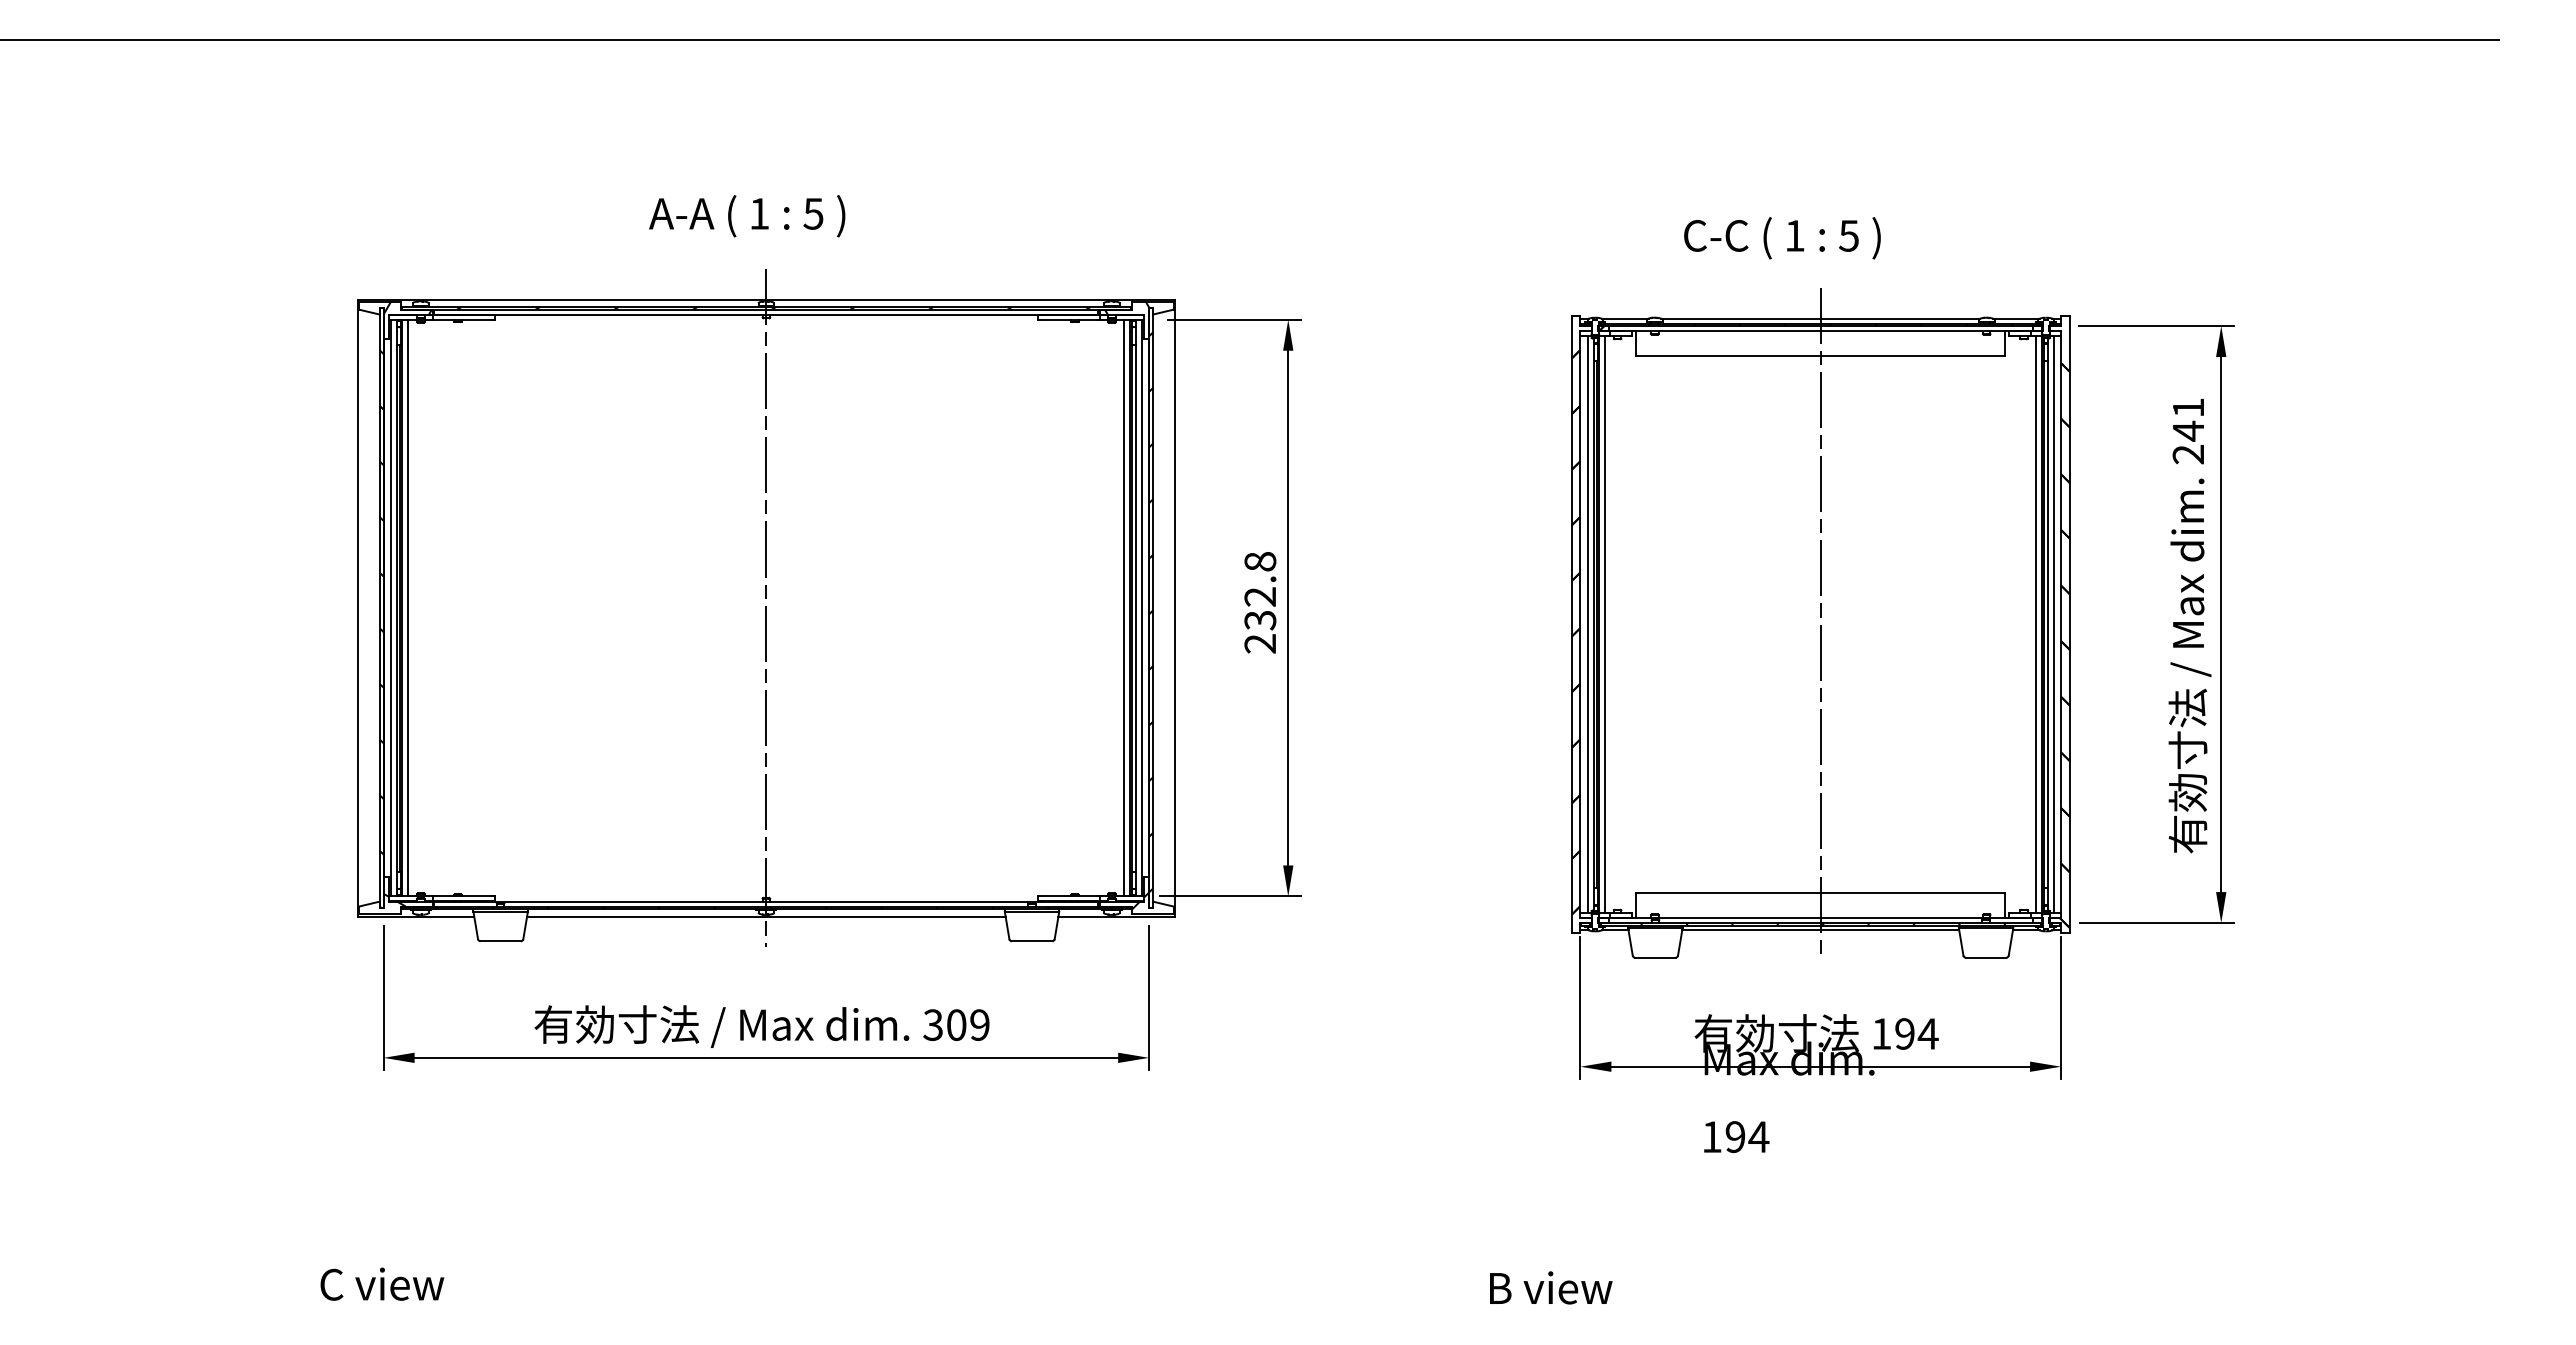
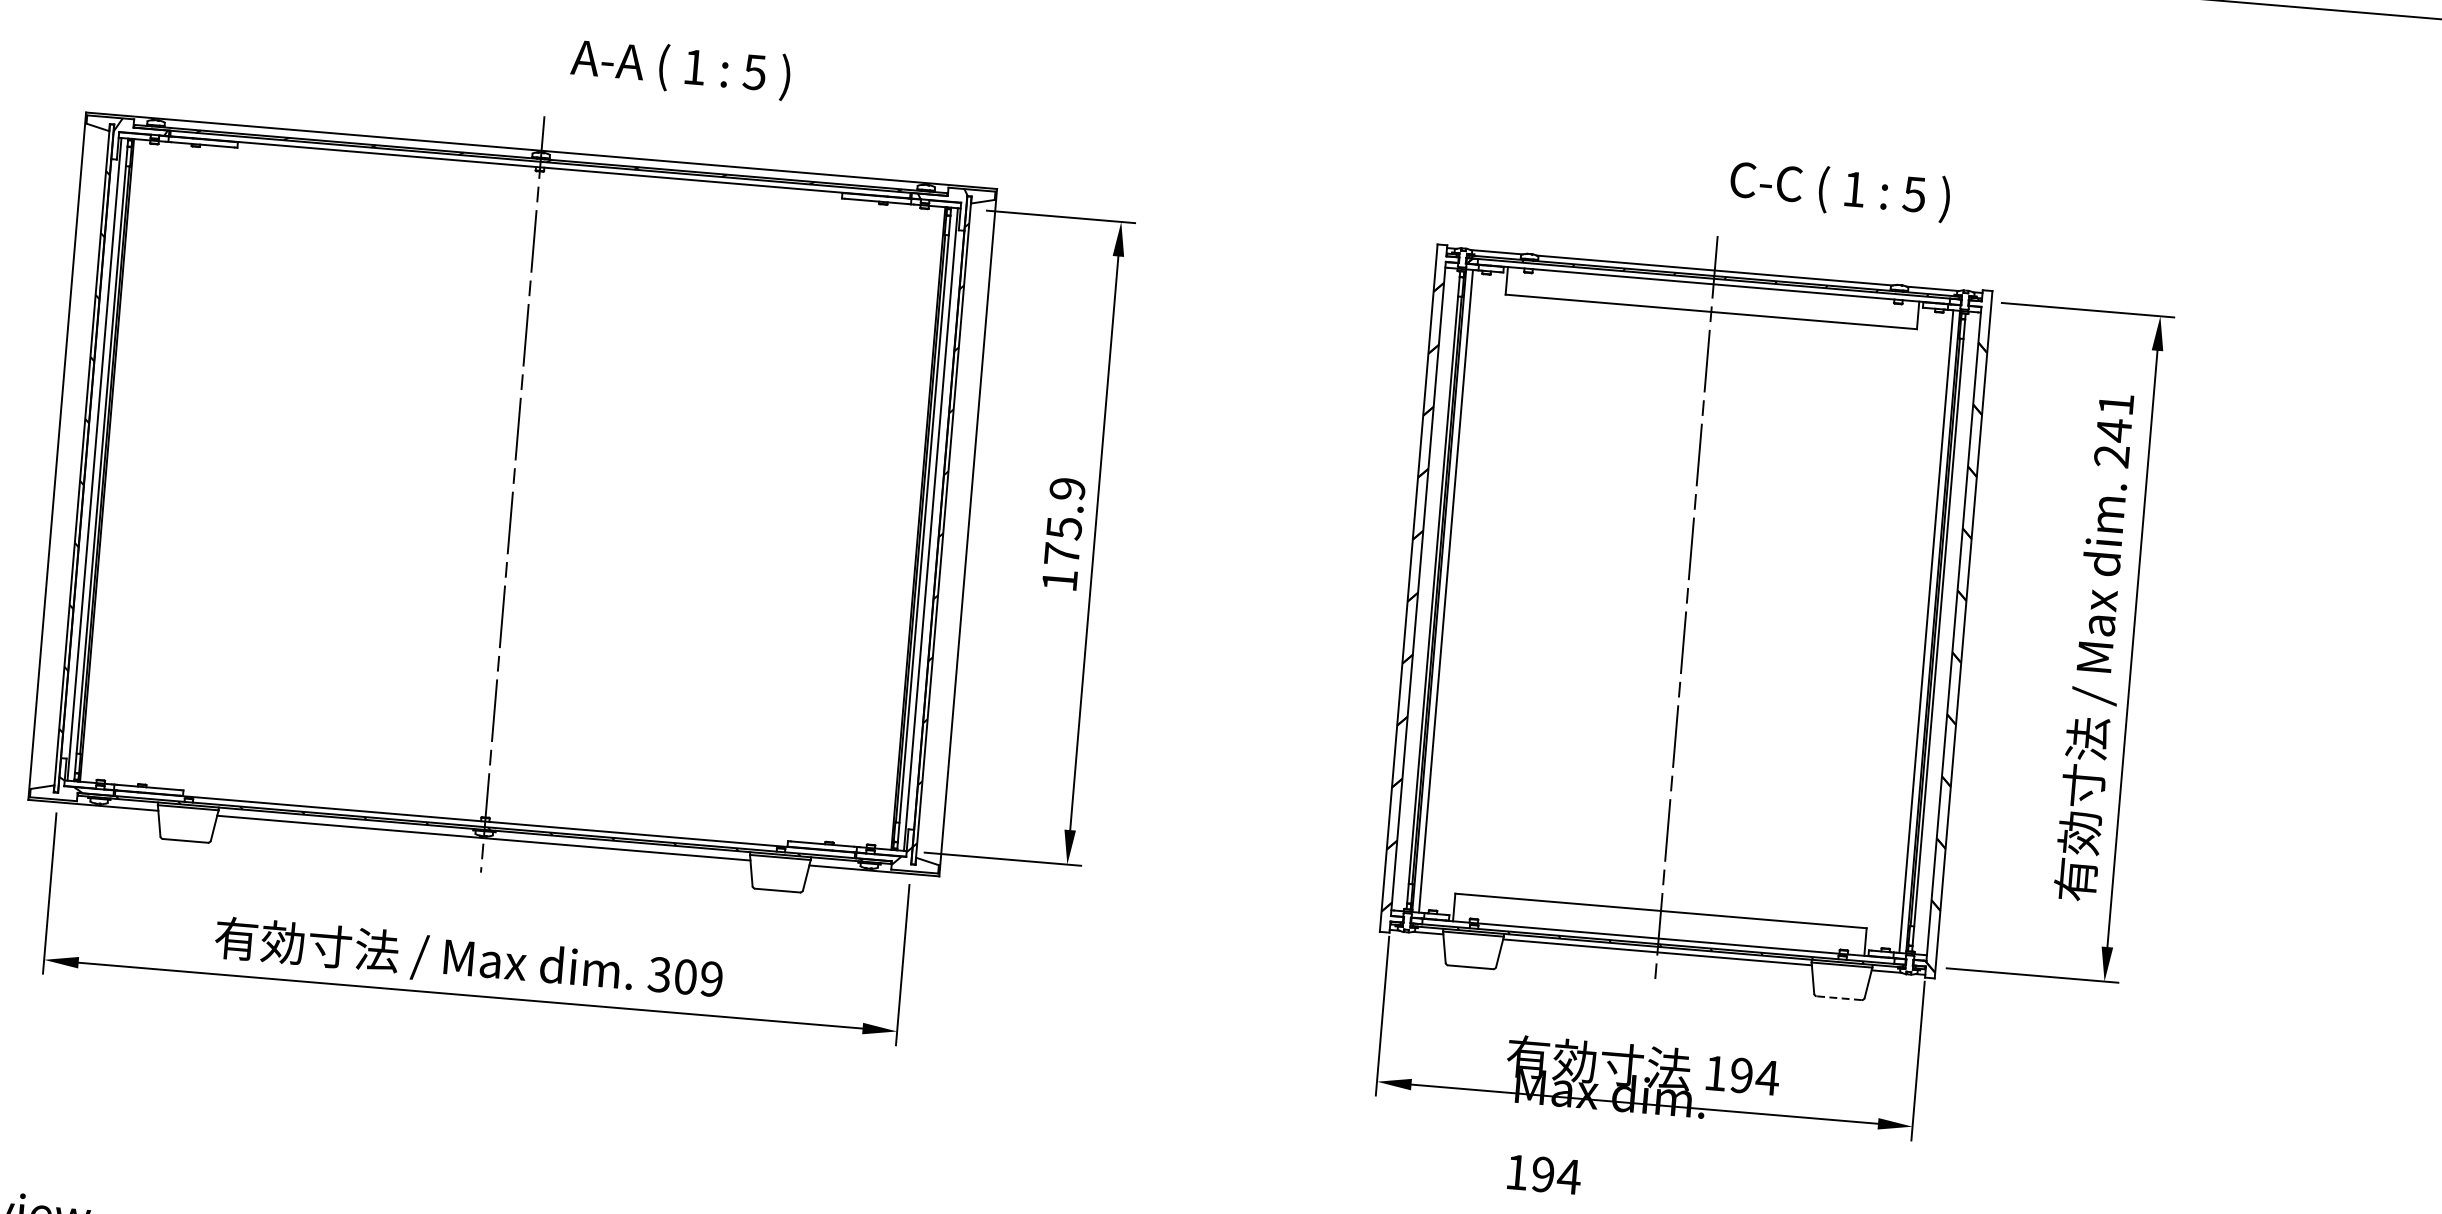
text: (747, 216) -> (681, 69), moved
text: (1782, 238) -> (1840, 191), moved
text: (1260, 602) -> (1063, 534), 232.8 -> 175.9
line: (408, 607) -> (113, 460), removed
line: (1124, 607) -> (911, 527), removed
line: (1587, 624) -> (1426, 589), removed
line: (2053, 624) -> (1945, 633), removed
line: (1985, 957) -> (1838, 997), solid -> dashed

